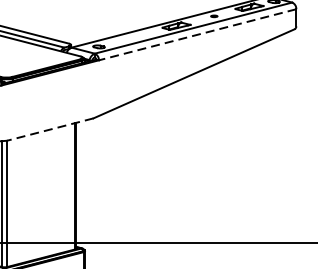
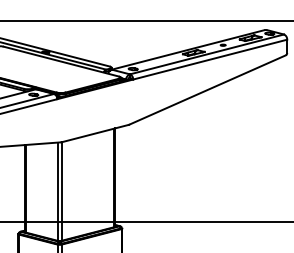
line: (198, 34) -> (210, 59), dashed -> solid
line: (50, 129) -> (95, 133), dashed -> solid

